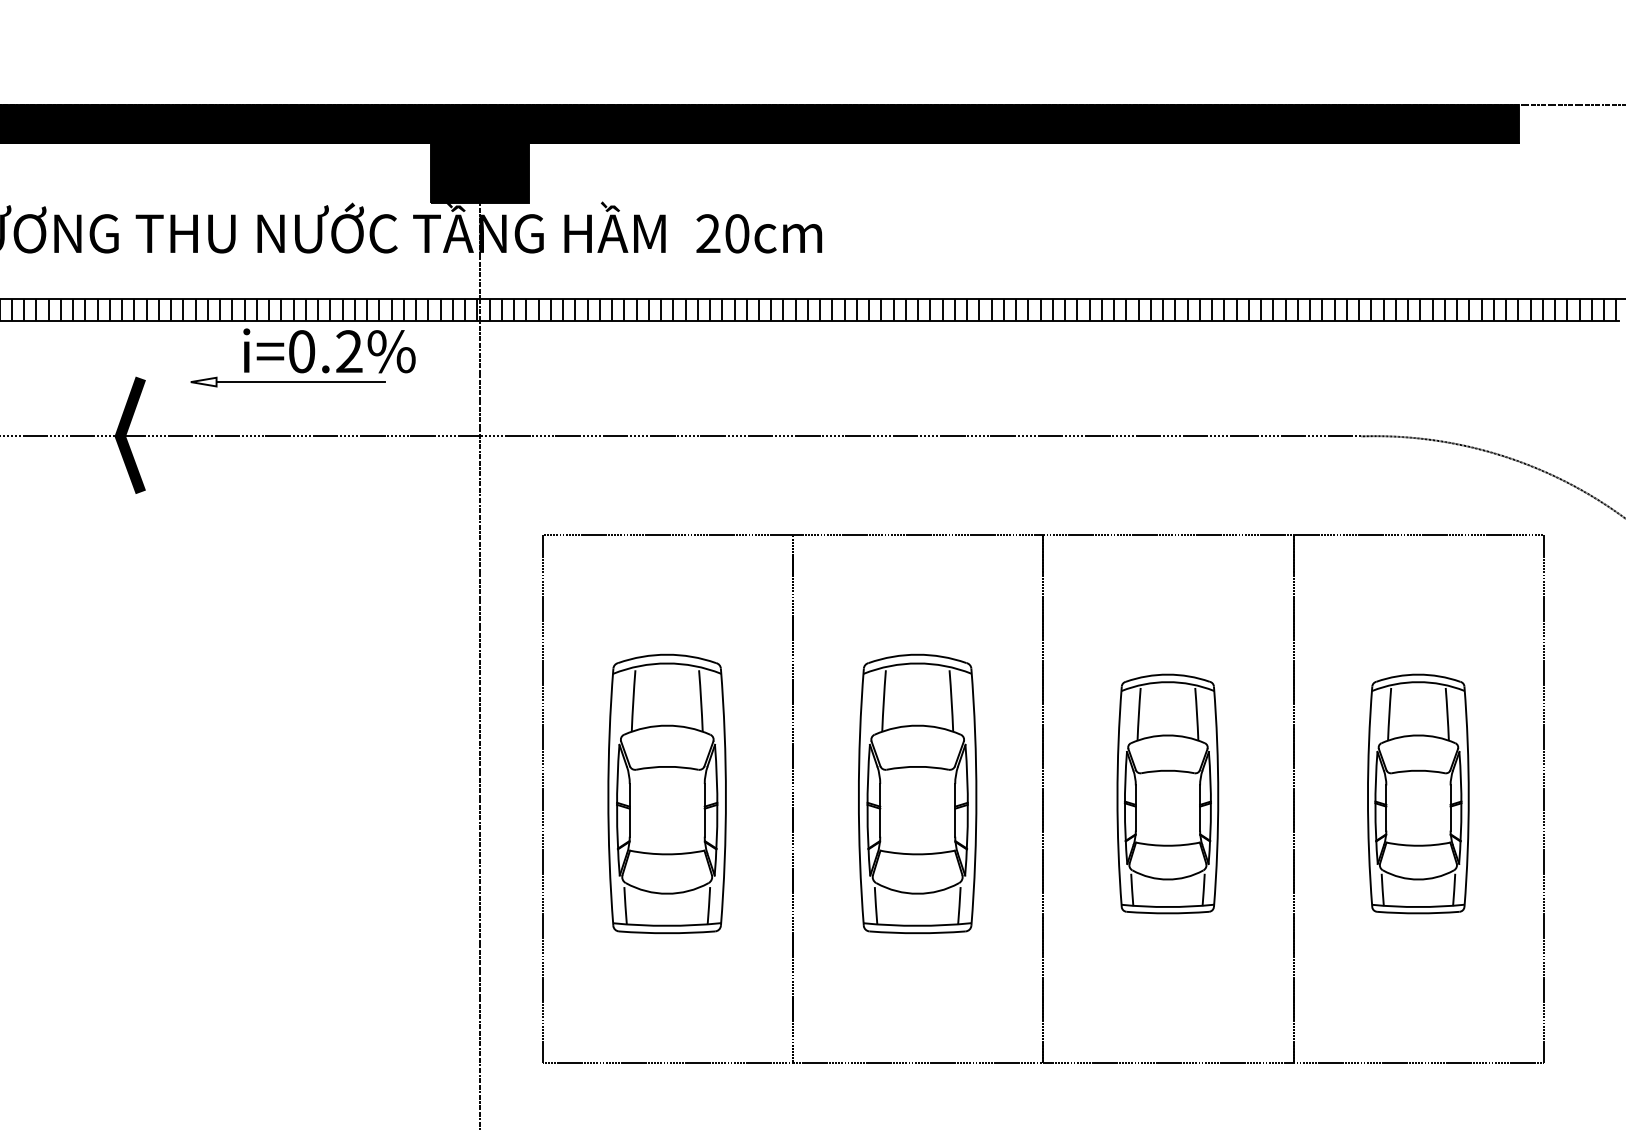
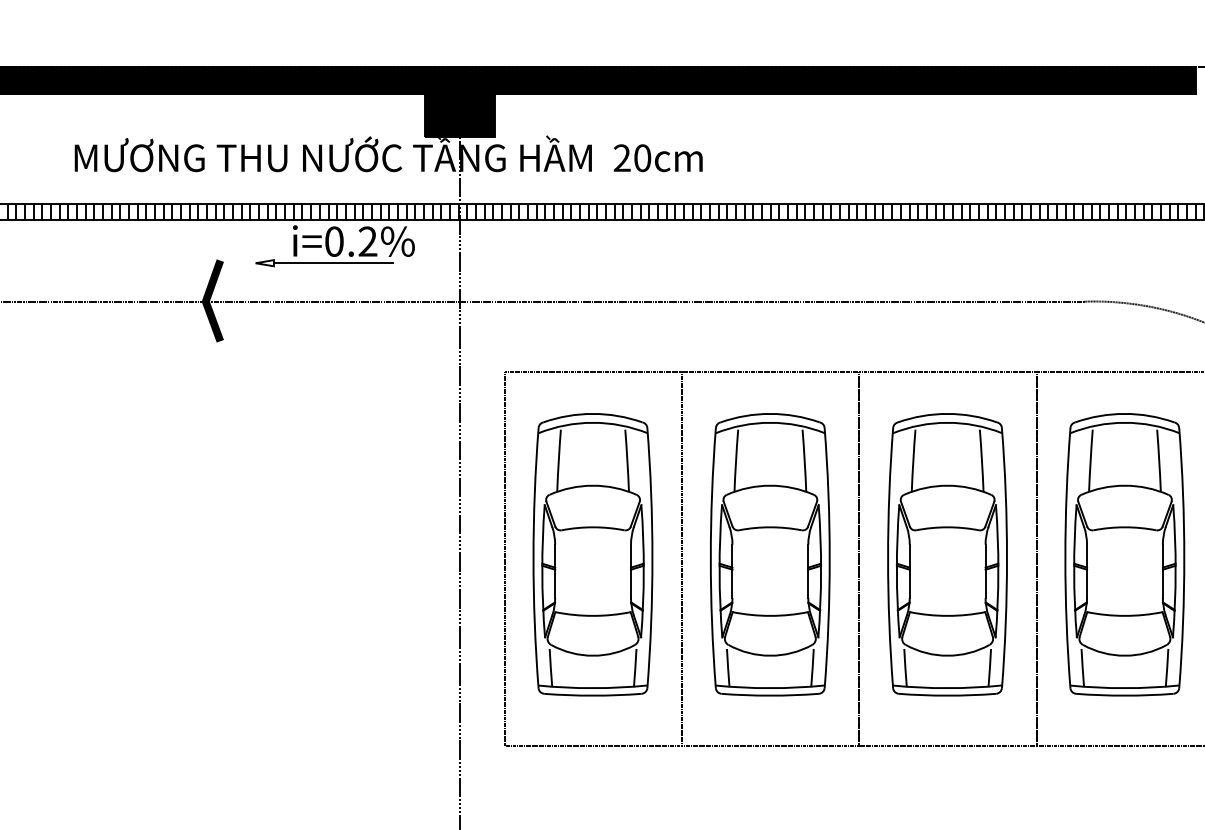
part: (666, 793) -> (592, 554), size x1.43
part: (917, 793) -> (770, 554), size x1.43
part: (1167, 793) -> (947, 554), size x1.67
part: (1417, 793) -> (1124, 554), size x1.67

